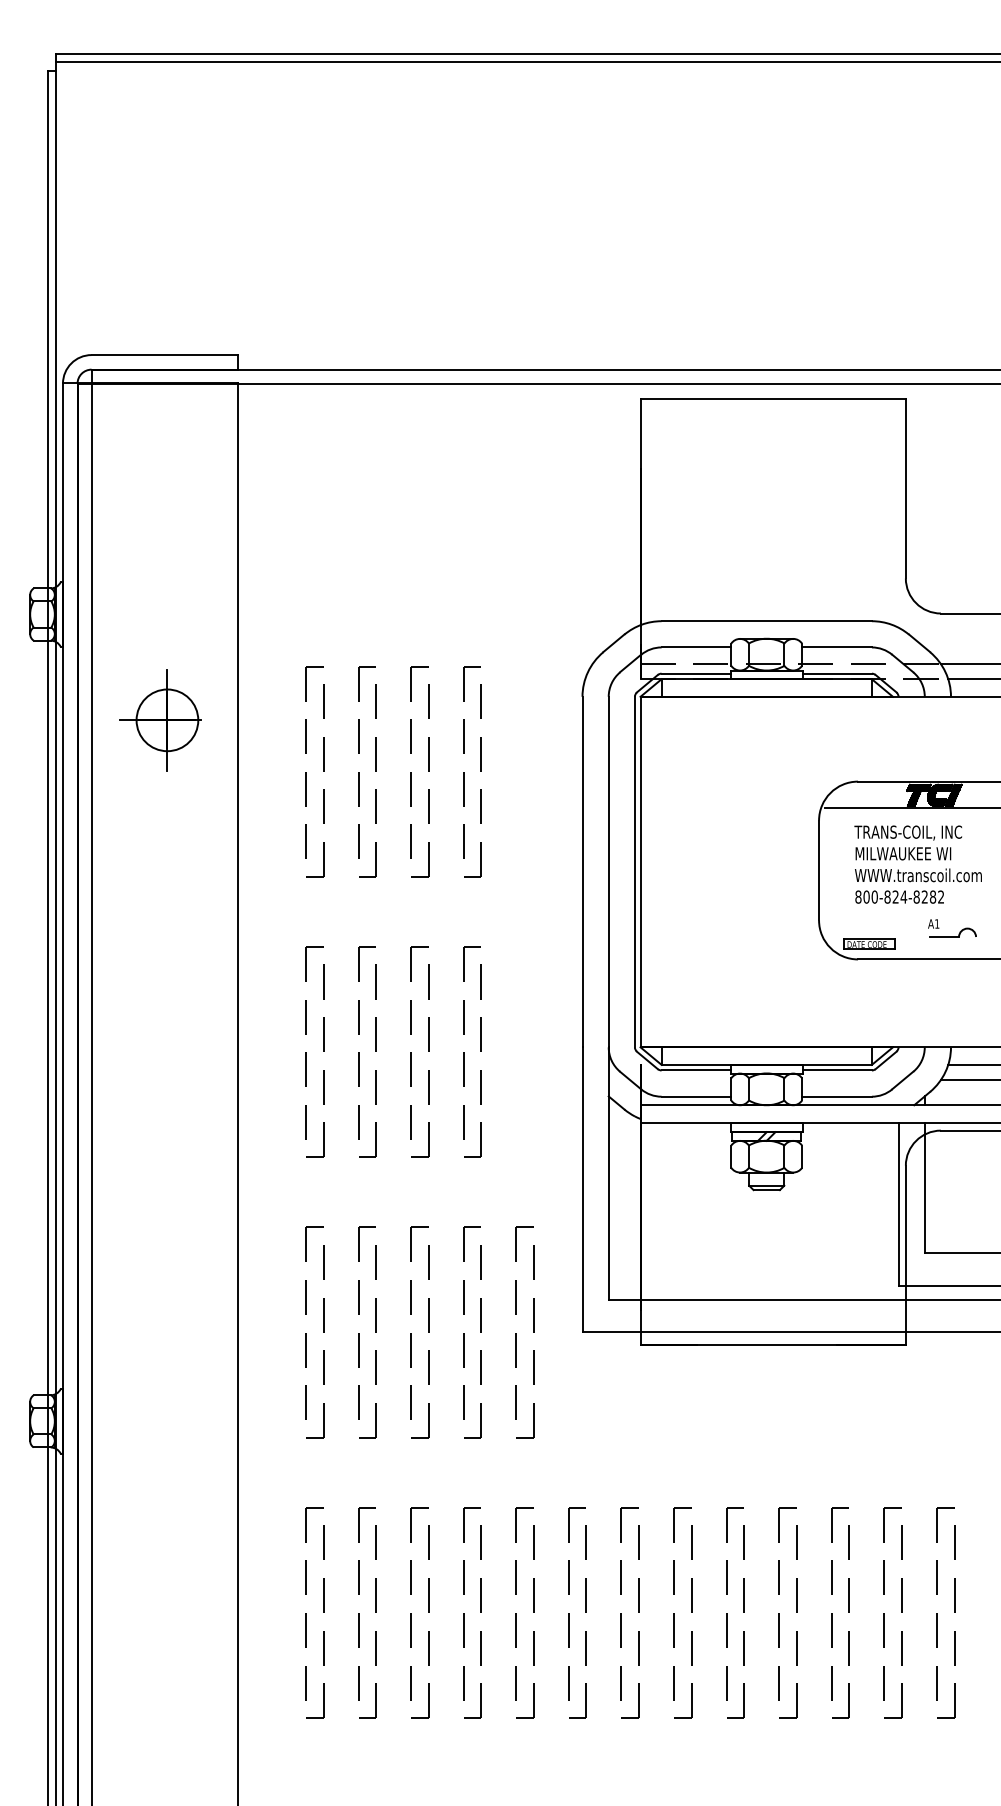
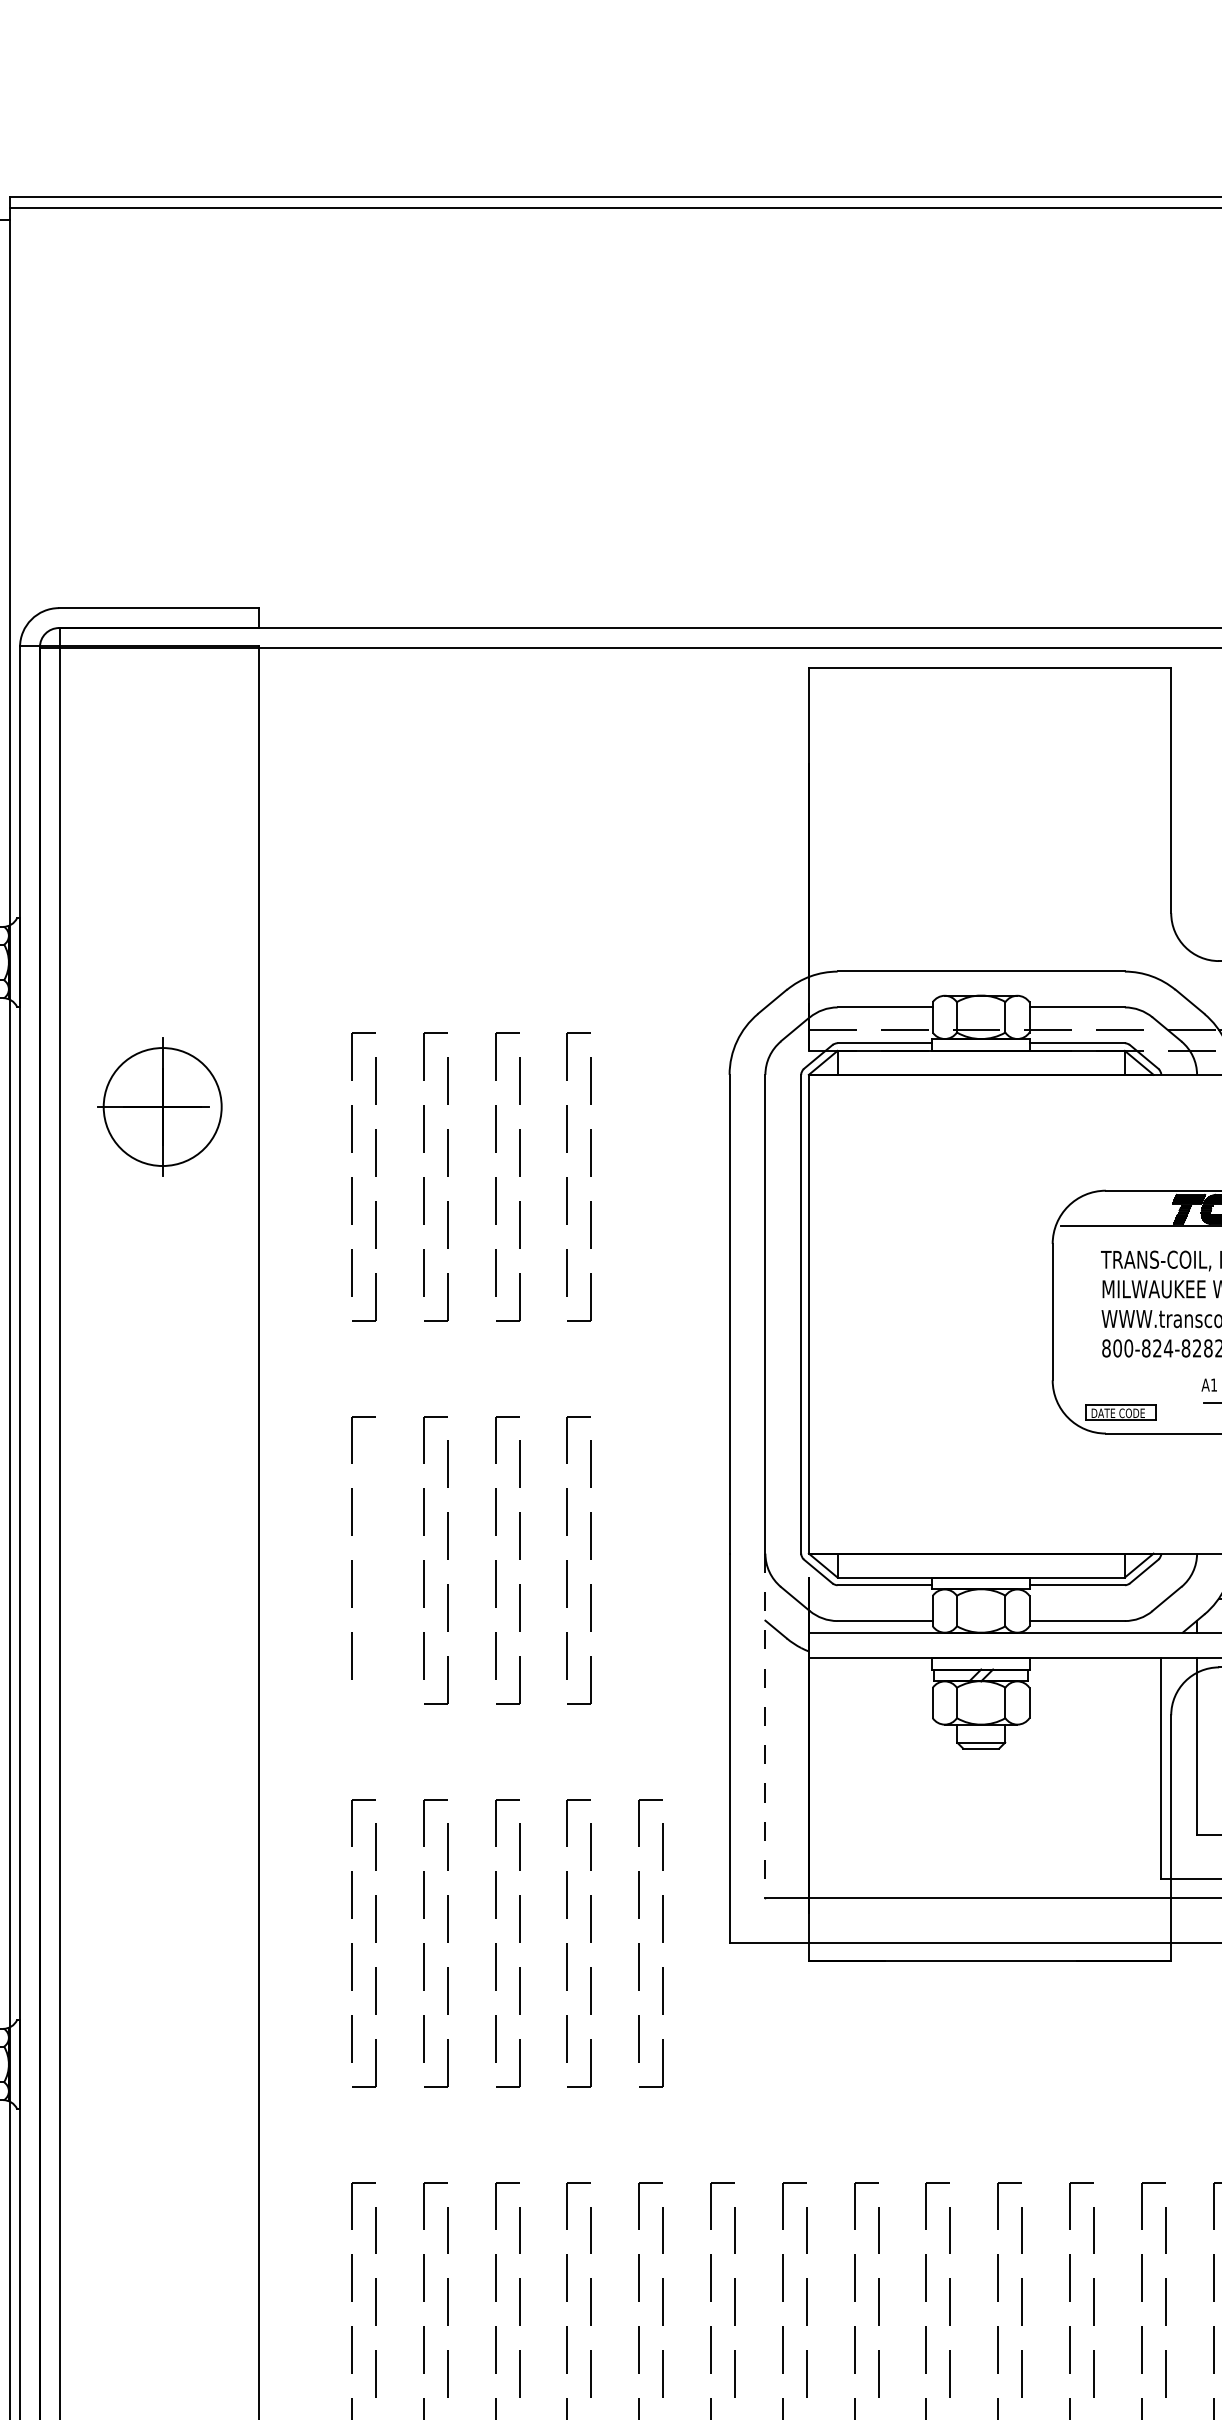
circle: (167, 720) -> (162, 1107), size x1.4
part: (323, 1051) -> (375, 1559), removed
line: (608, 1174) -> (765, 1727), solid -> dashed

